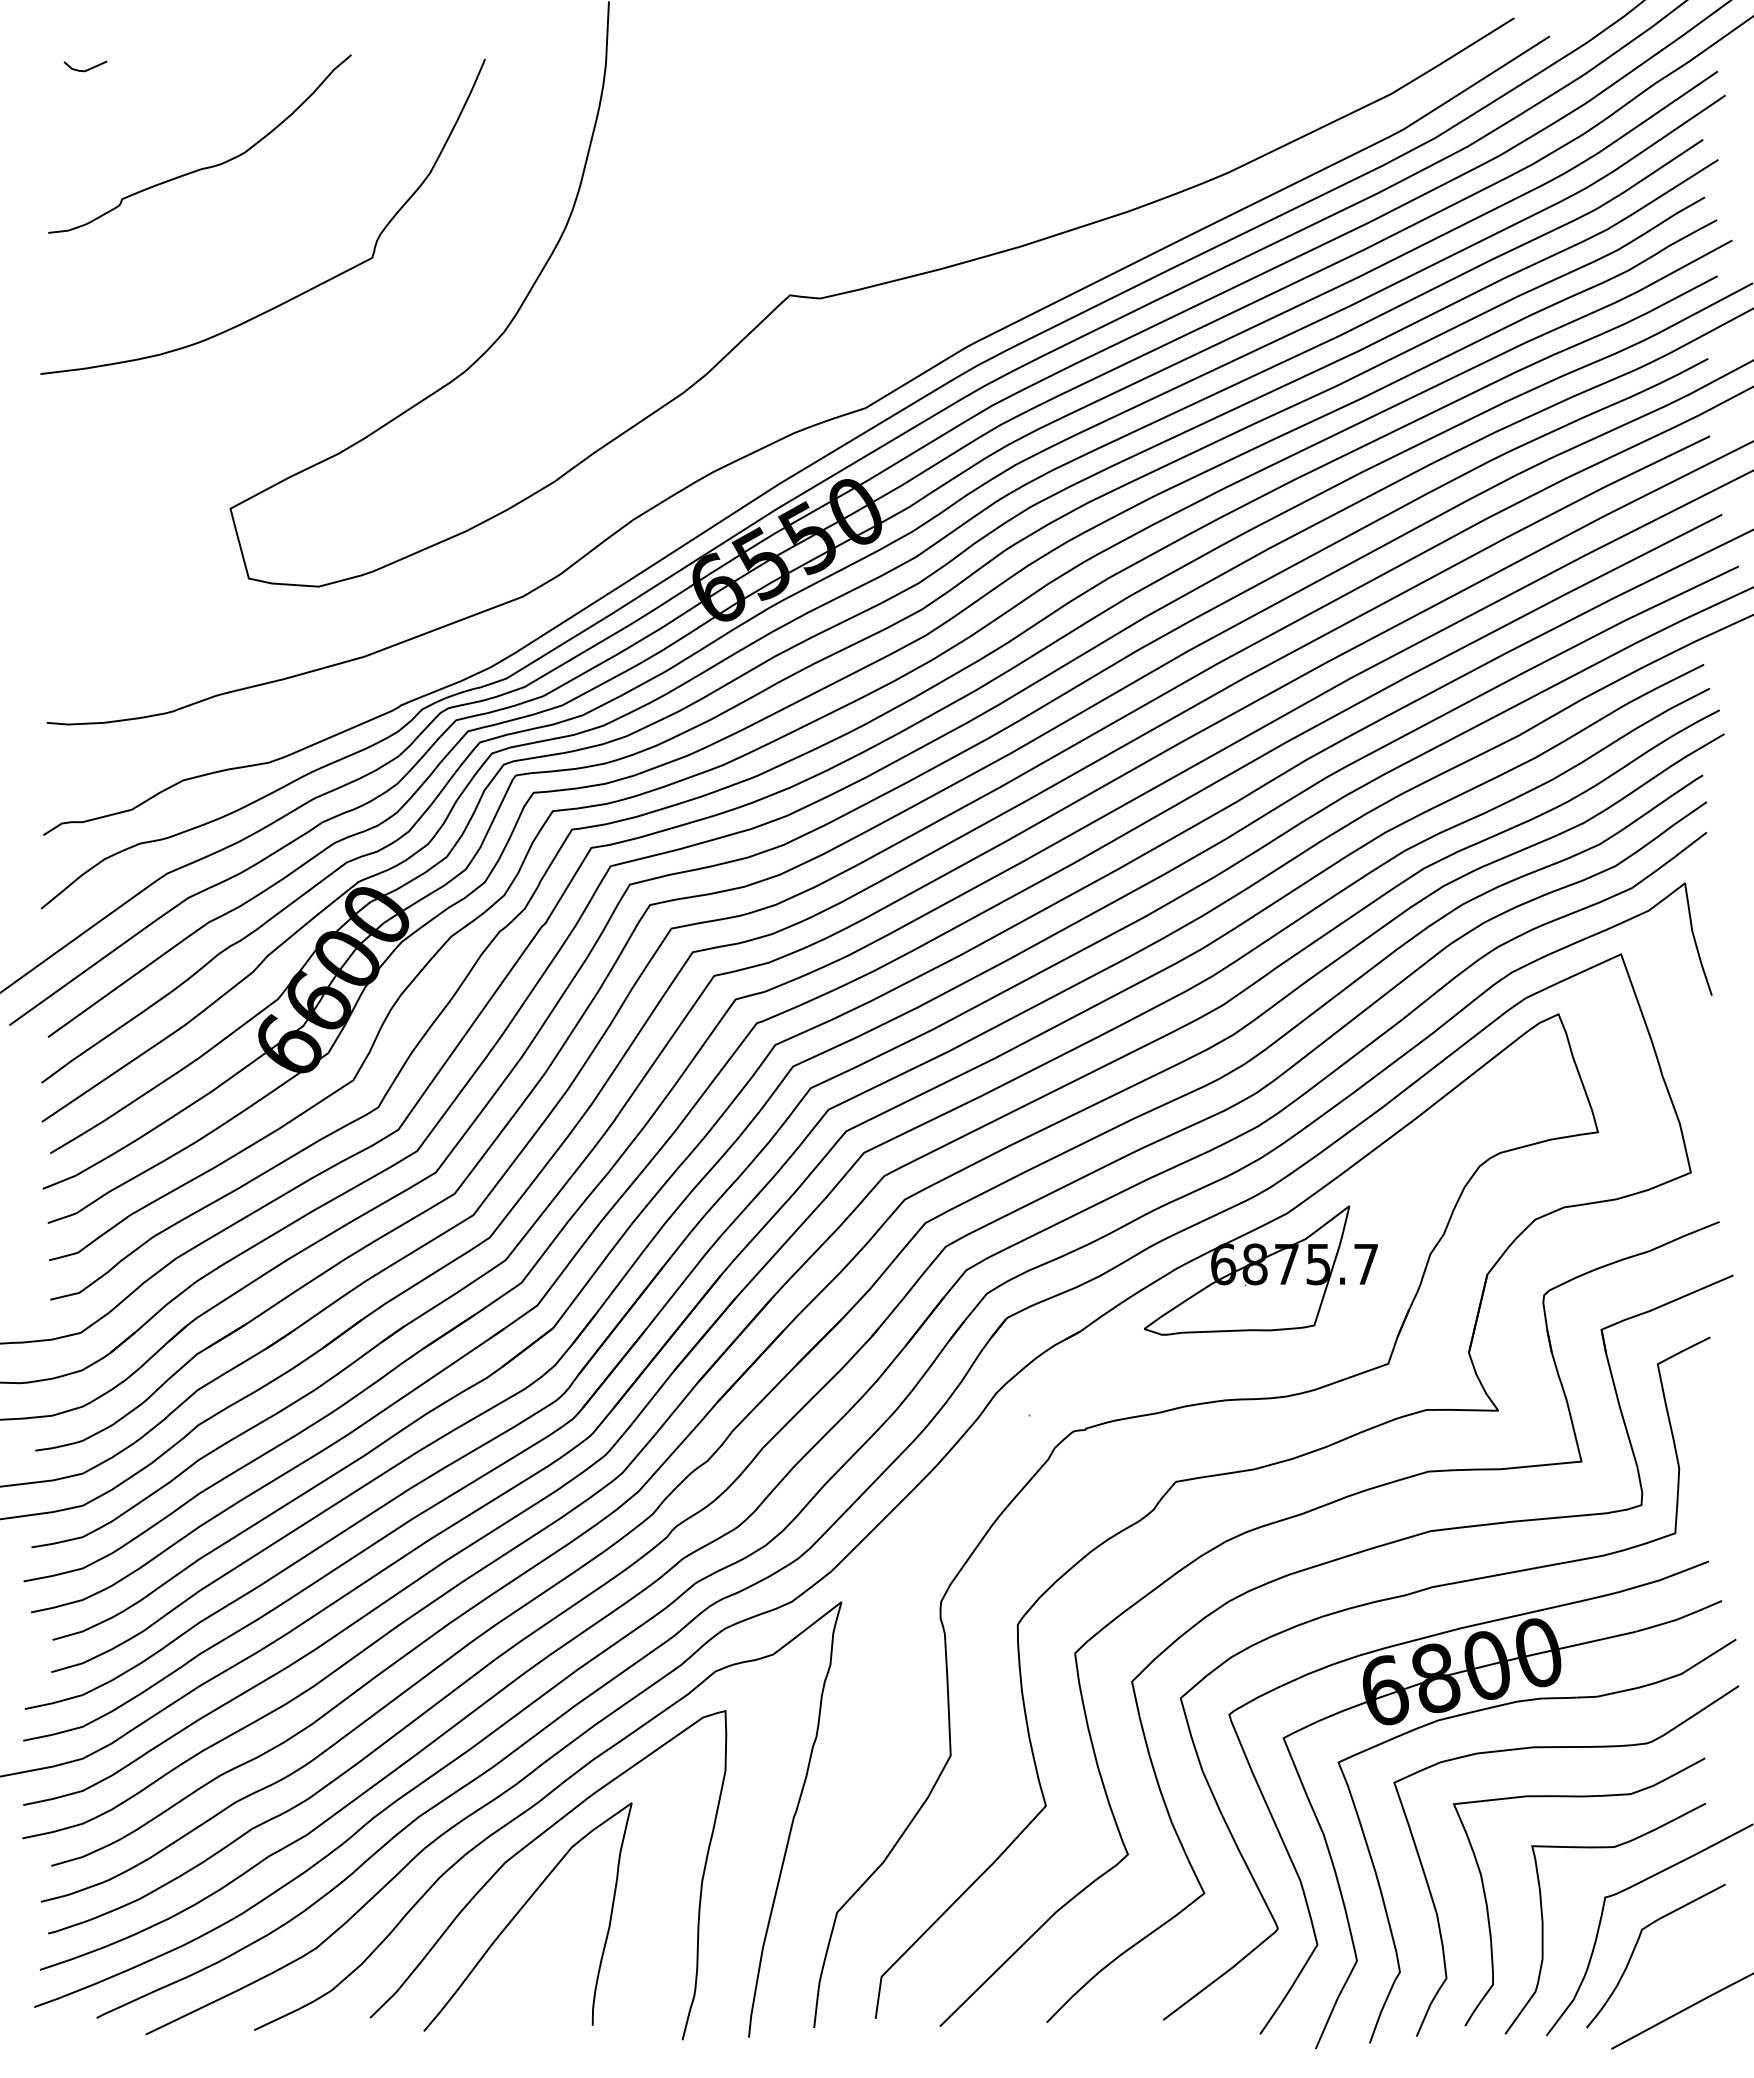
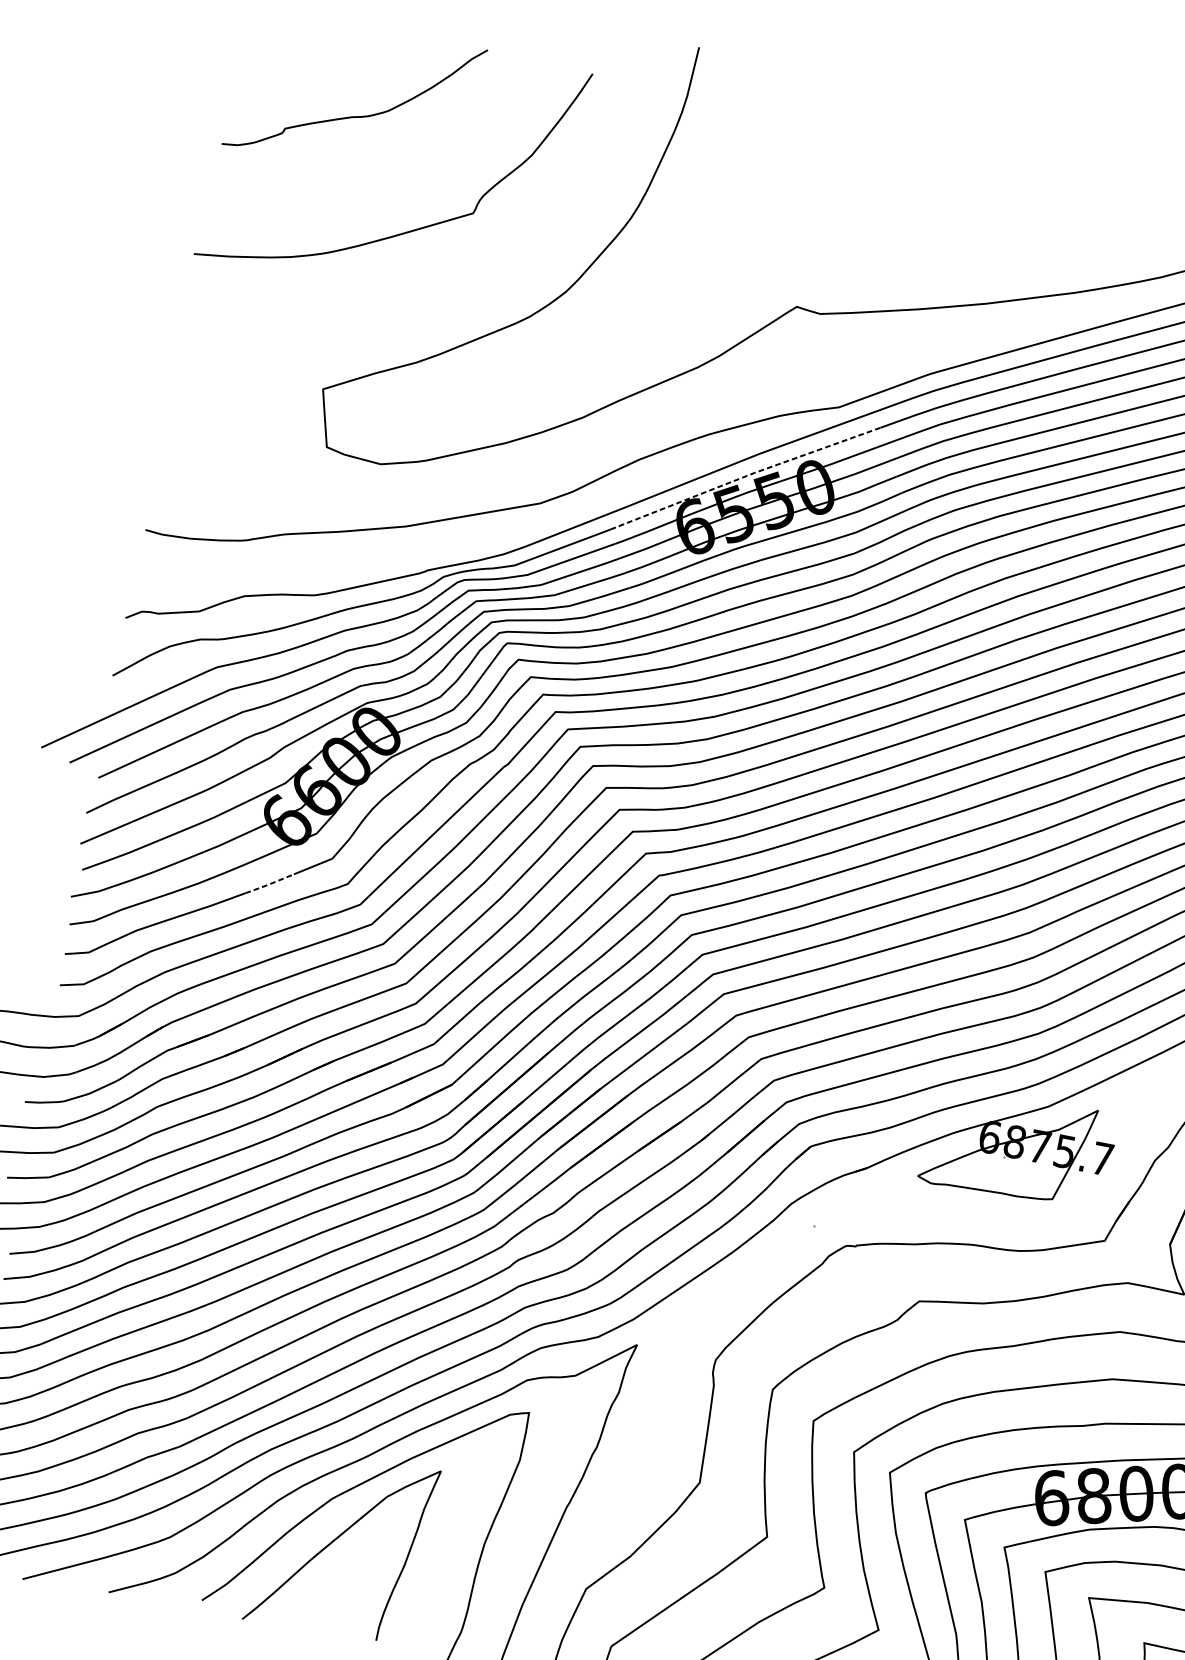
curve: (86, 69) -> (276, 20), removed
line: (767, 514) -> (745, 476), solid -> dashed
line: (282, 1126) -> (269, 884), solid -> dashed

